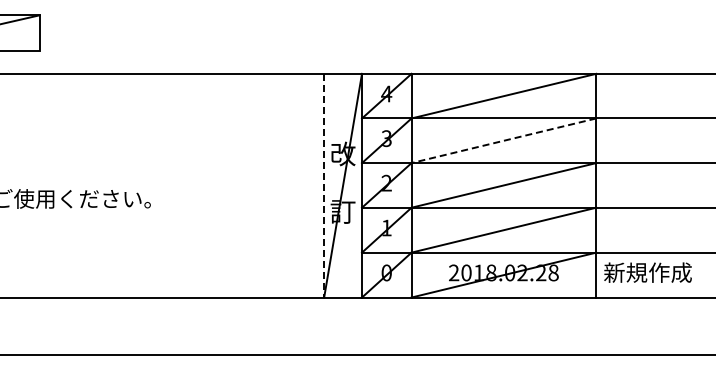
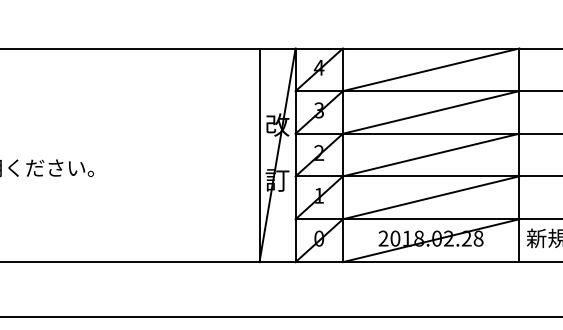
line: (503, 140) -> (430, 112), dashed -> solid
line: (324, 185) -> (259, 155), dashed -> solid

